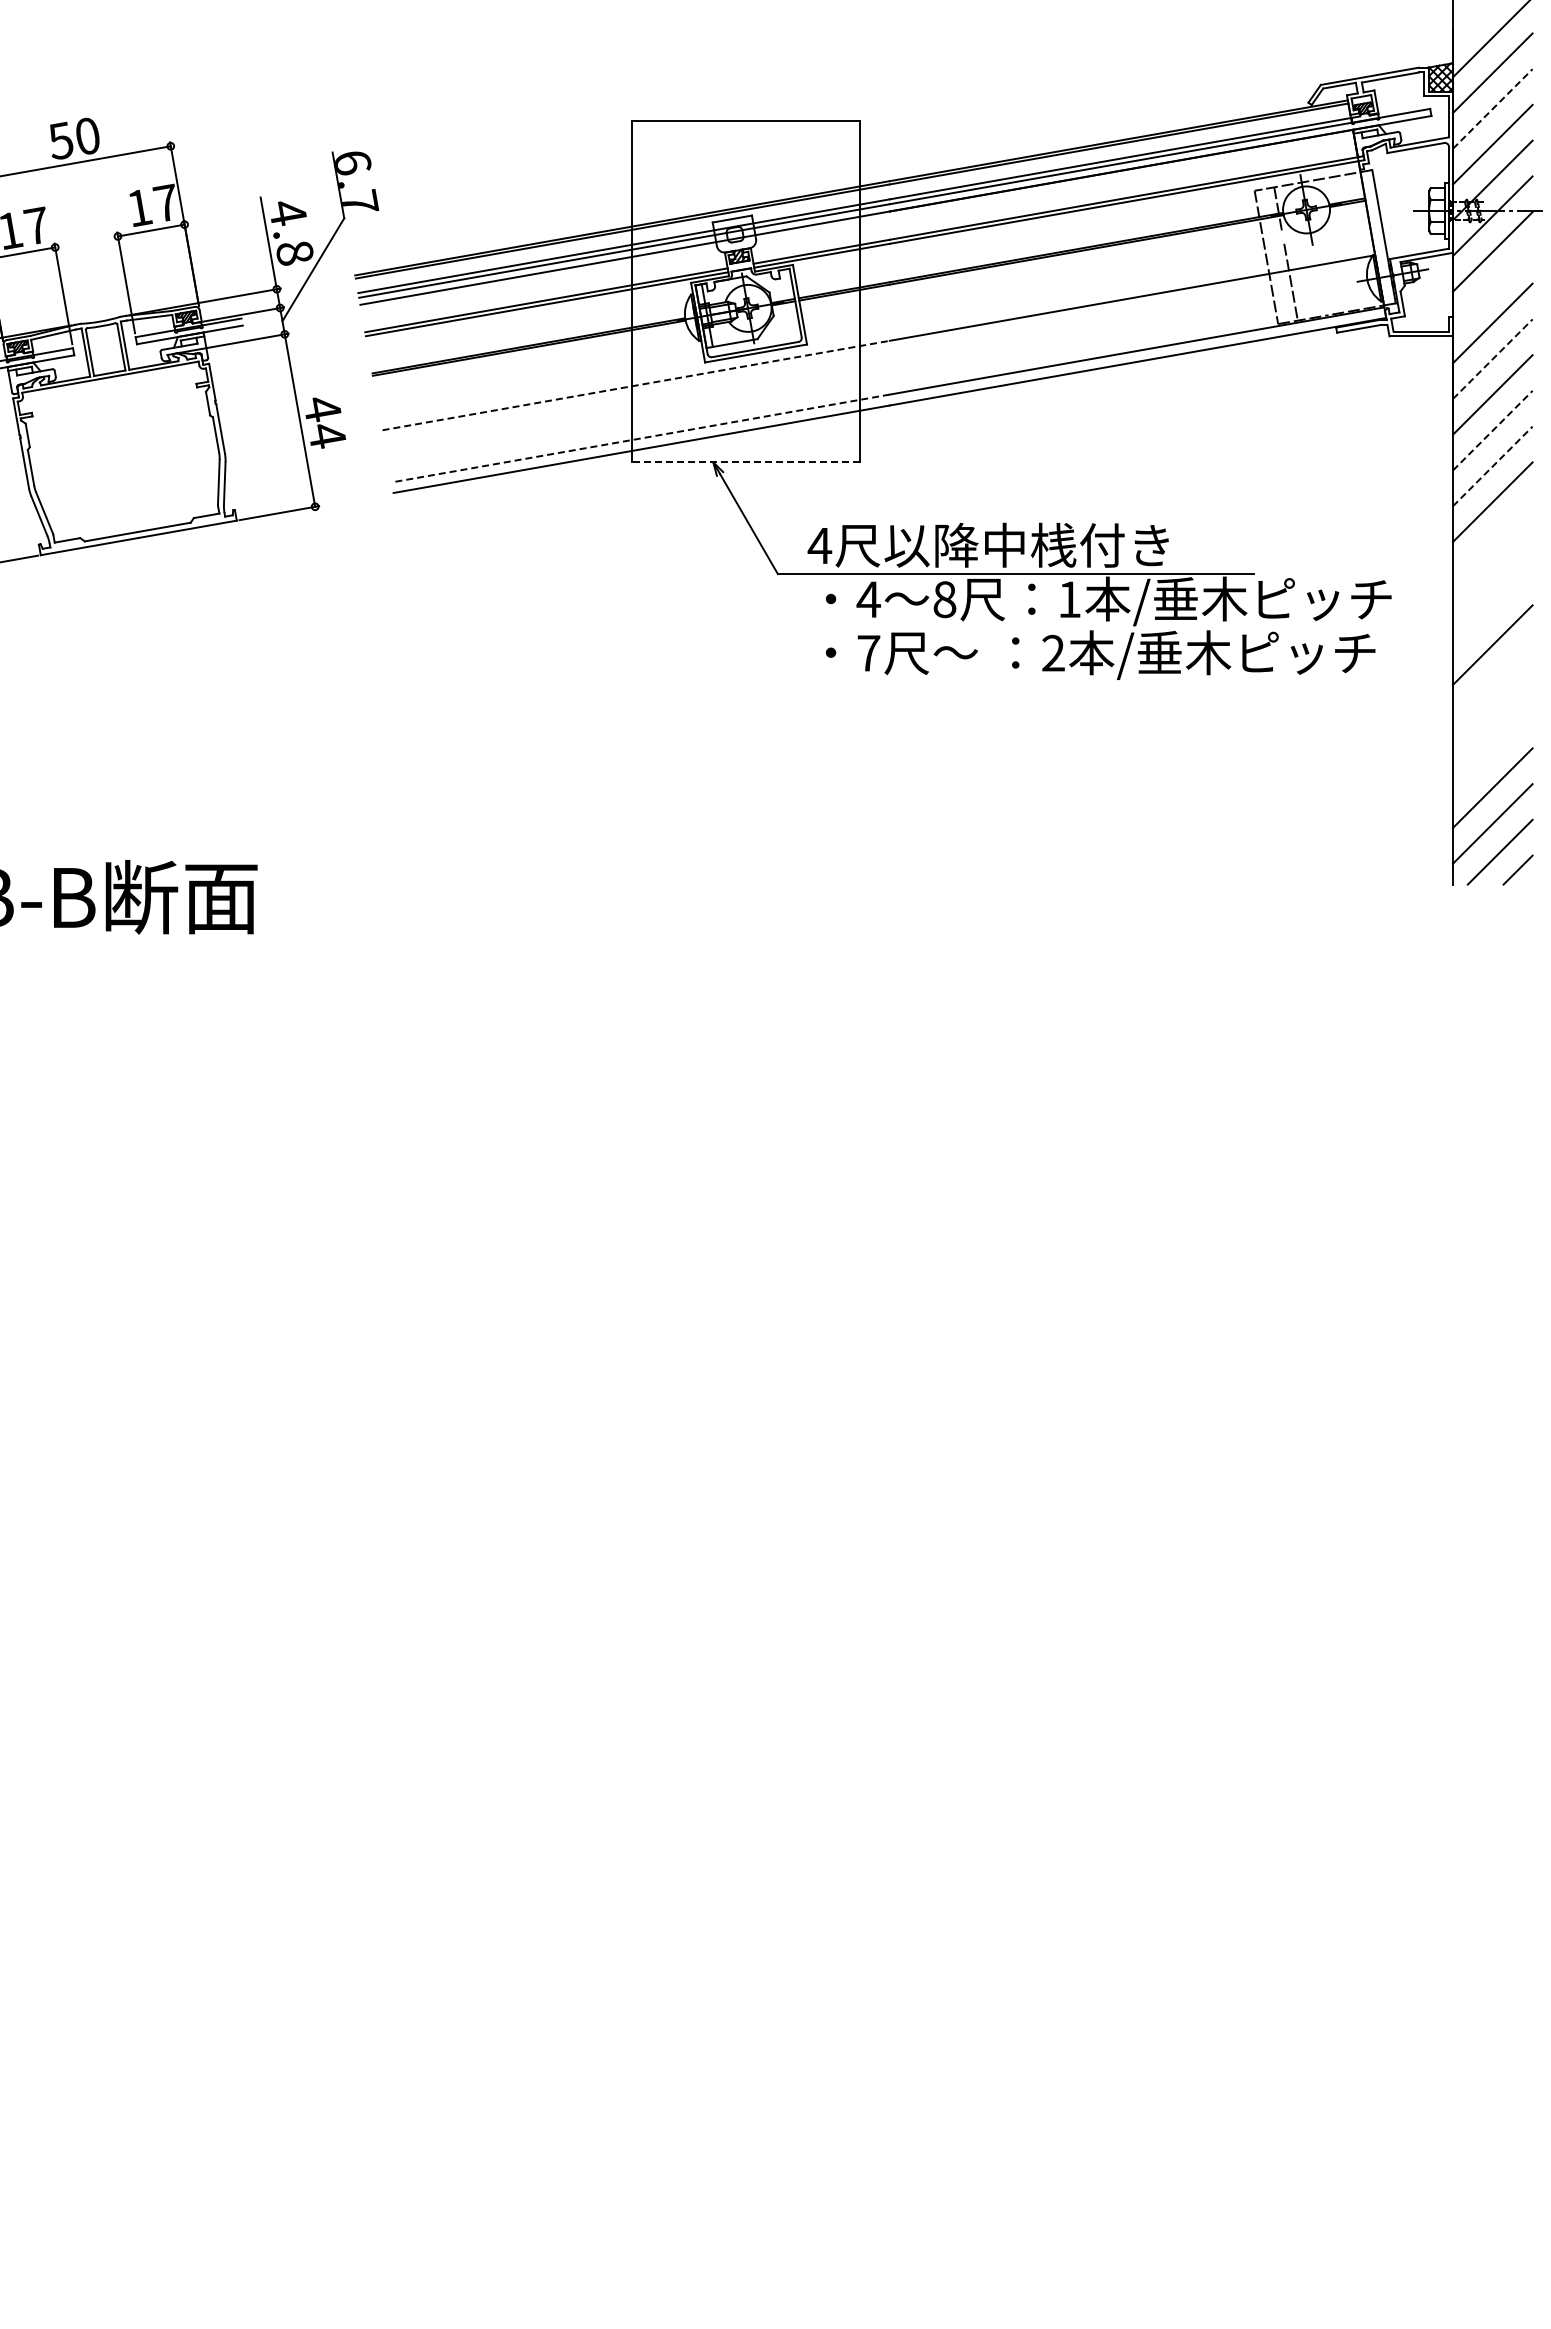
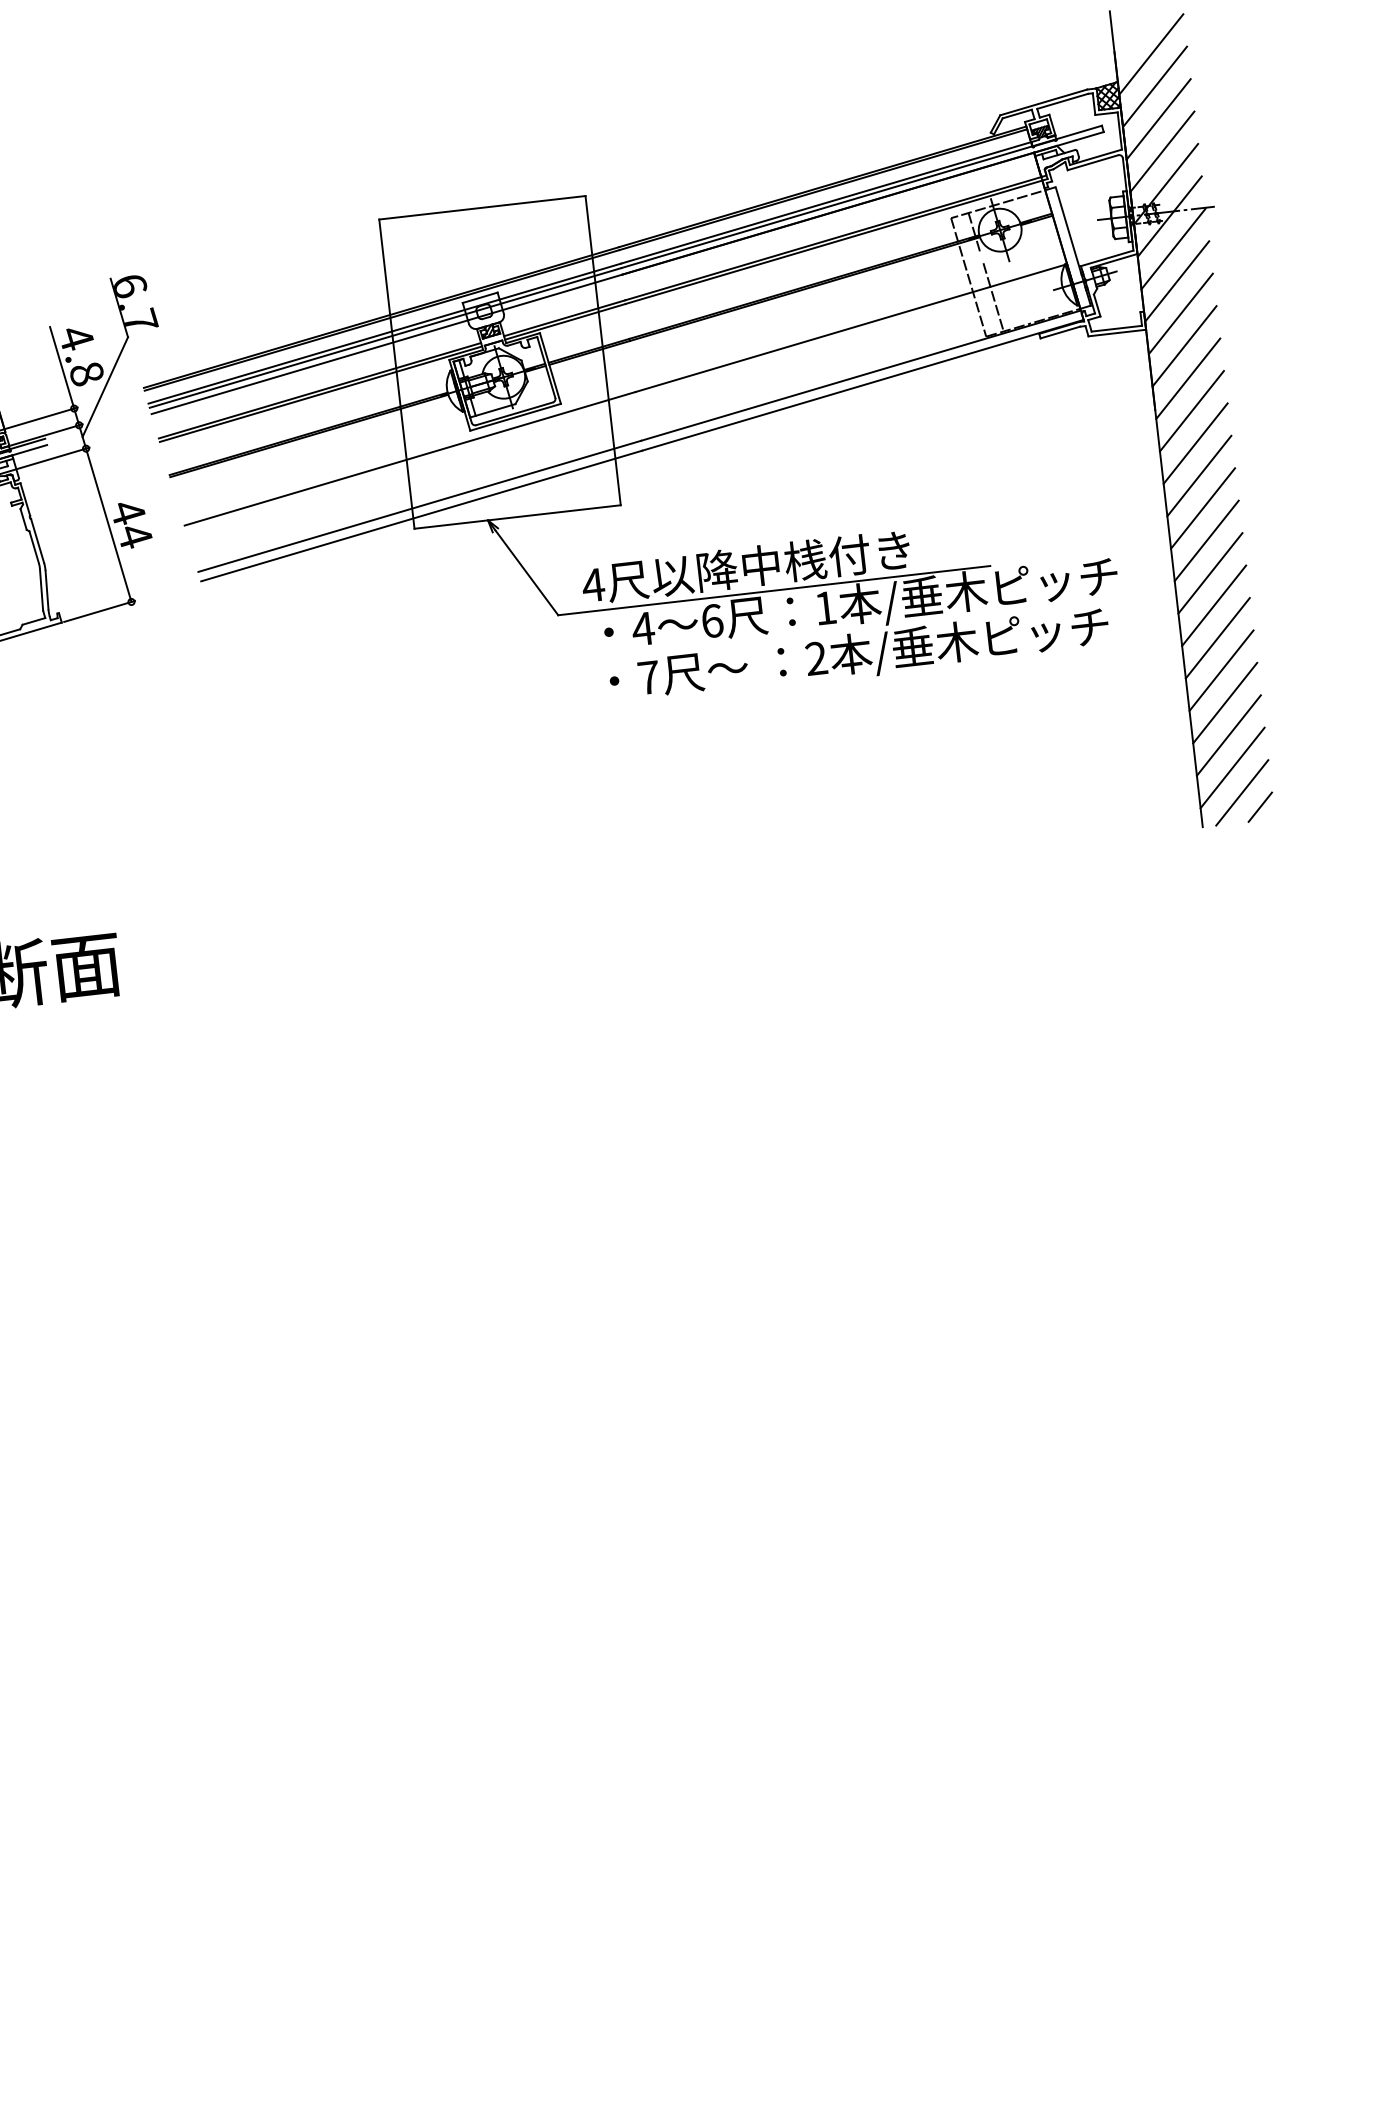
line: (1493, 108) -> (1159, 118), dashed -> solid
line: (1492, 287) -> (1176, 281), added
line: (1493, 358) -> (1185, 345), dashed -> solid
line: (636, 385) -> (410, 458), dashed -> solid
line: (1493, 430) -> (1192, 410), dashed -> solid
line: (640, 438) -> (419, 506), dashed -> solid
line: (745, 462) -> (517, 517), dashed -> solid
line: (1493, 466) -> (1196, 443), dashed -> solid
line: (1492, 537) -> (1202, 508), added
line: (1492, 573) -> (1206, 540), added
text: (944, 599) -> (711, 621), 8 -> 6
line: (1492, 609) -> (1210, 573), added
line: (1492, 680) -> (1217, 637), added
line: (1492, 716) -> (1221, 670), added
line: (1492, 752) -> (1224, 703), added

